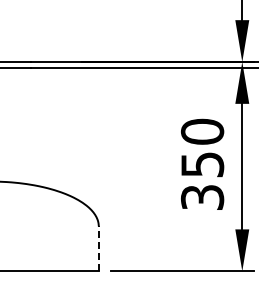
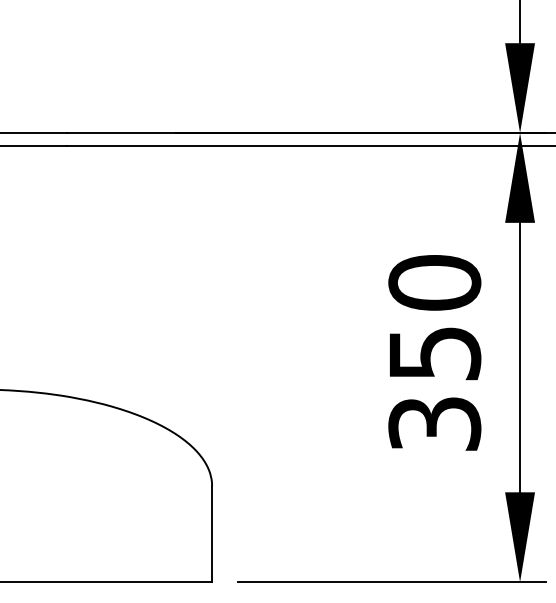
line: (98, 248) -> (211, 533), dashed -> solid

